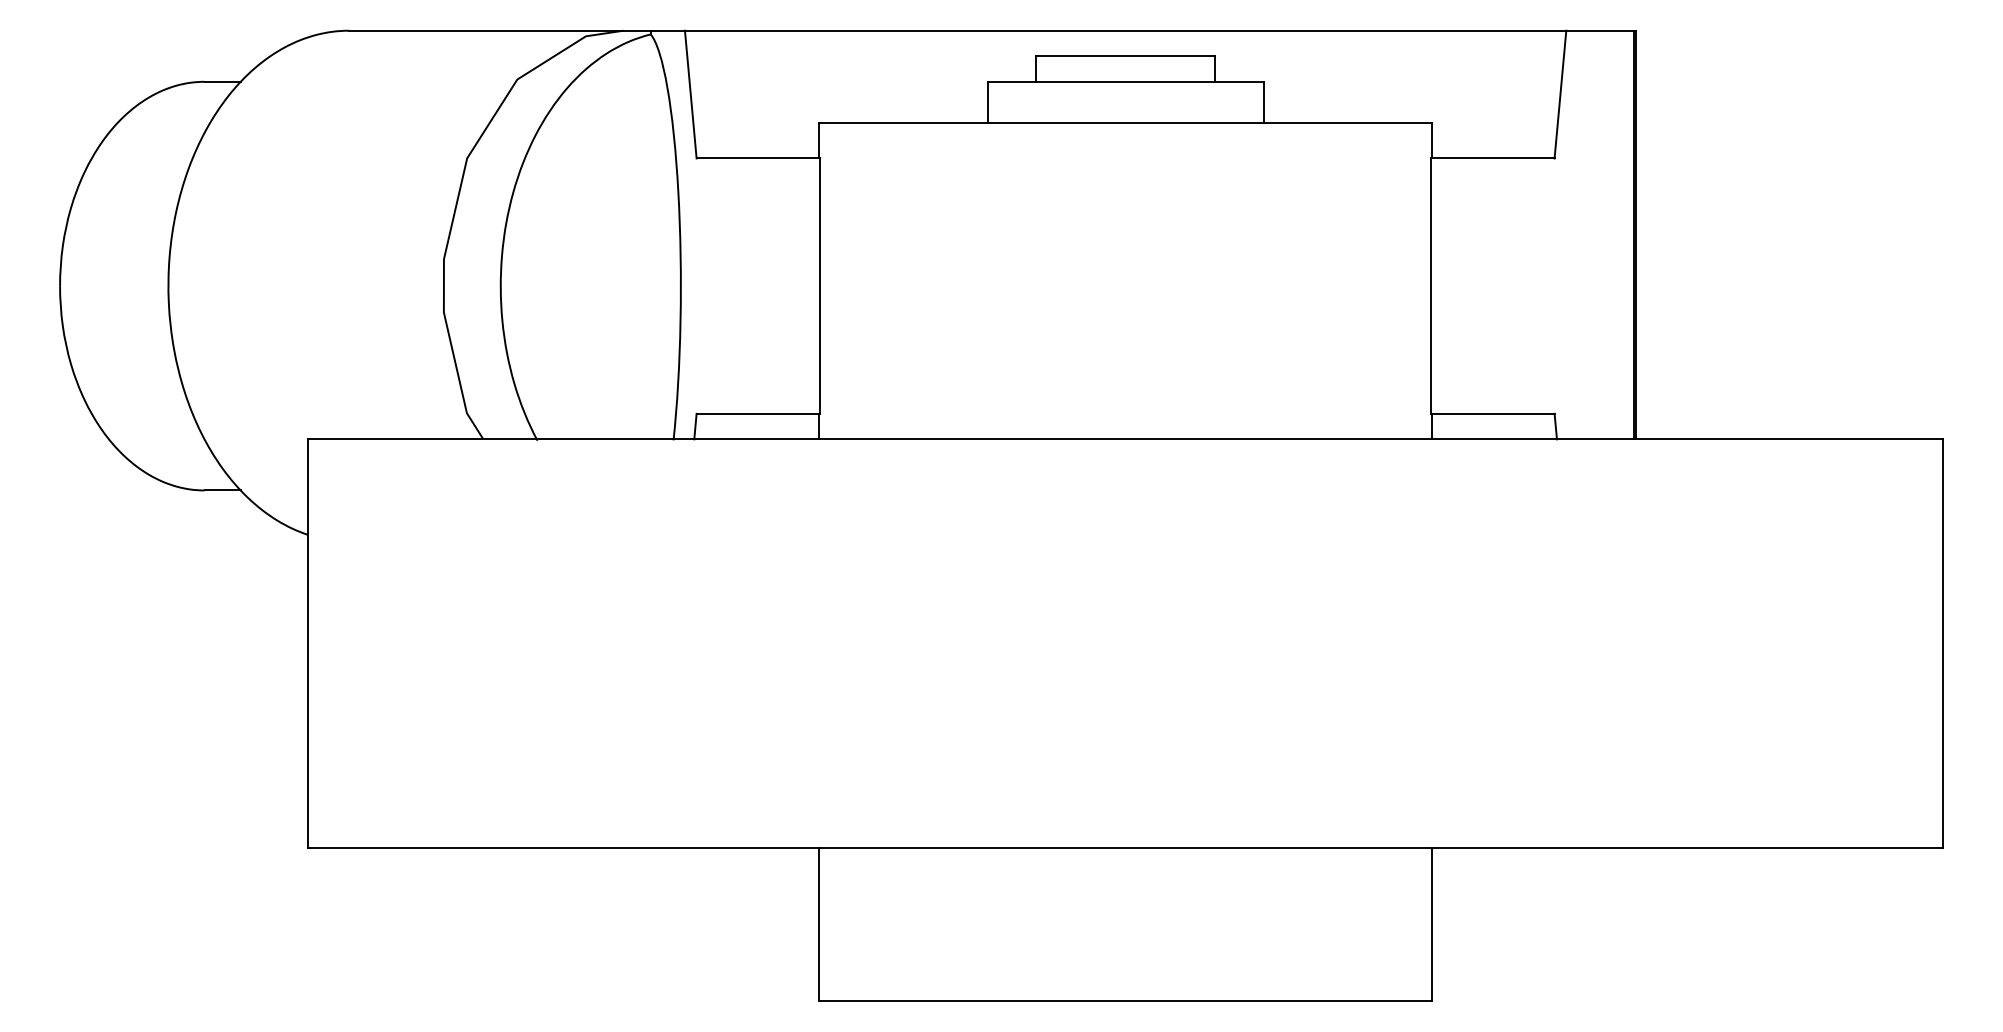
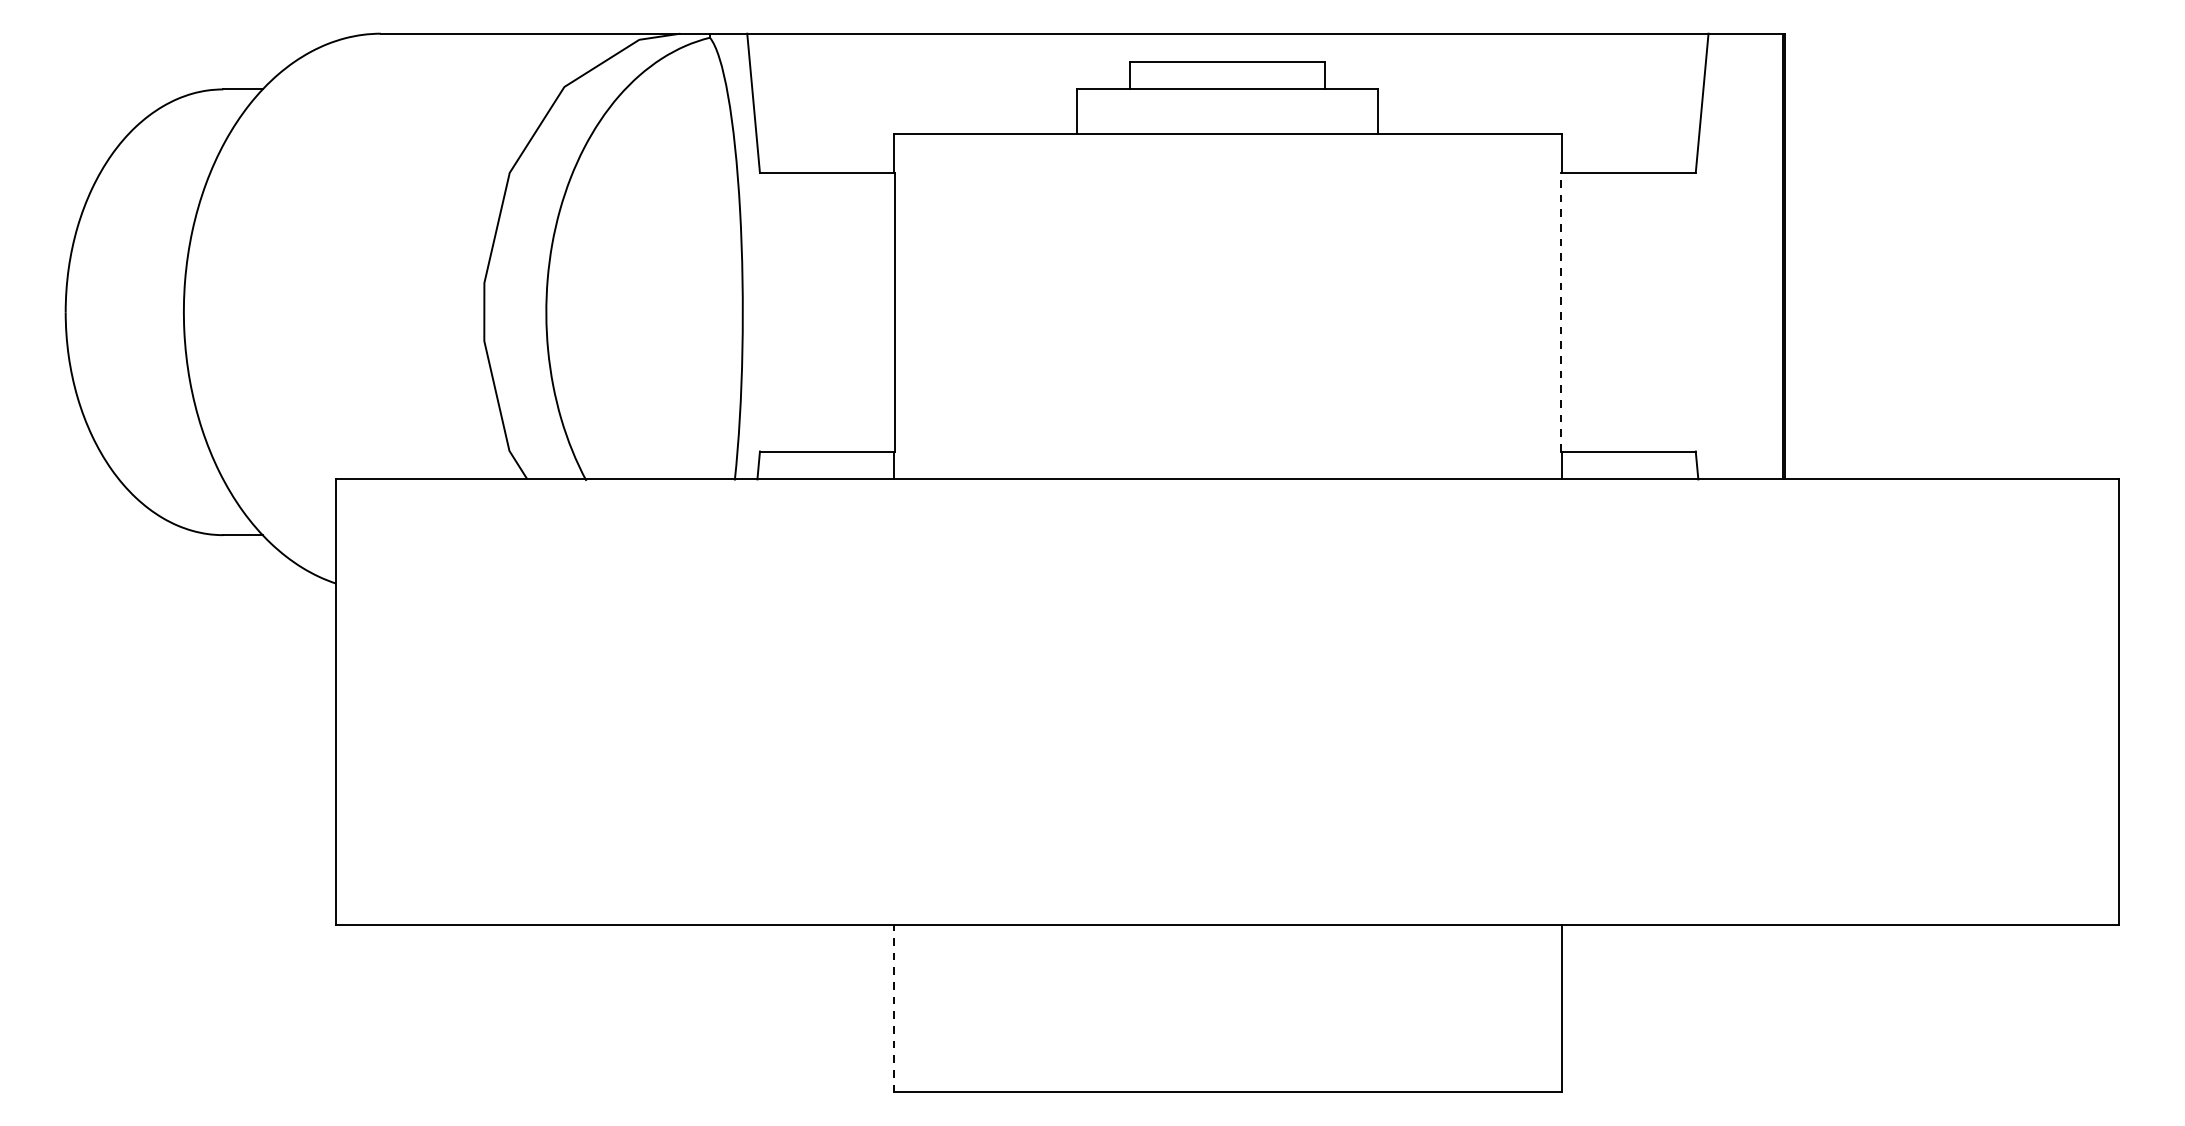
line: (1430, 286) -> (1560, 312), solid -> dashed
line: (819, 924) -> (893, 1008), solid -> dashed

